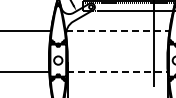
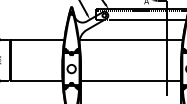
line: (117, 31) -> (130, 39), dashed -> solid
line: (118, 72) -> (131, 80), dashed -> solid

